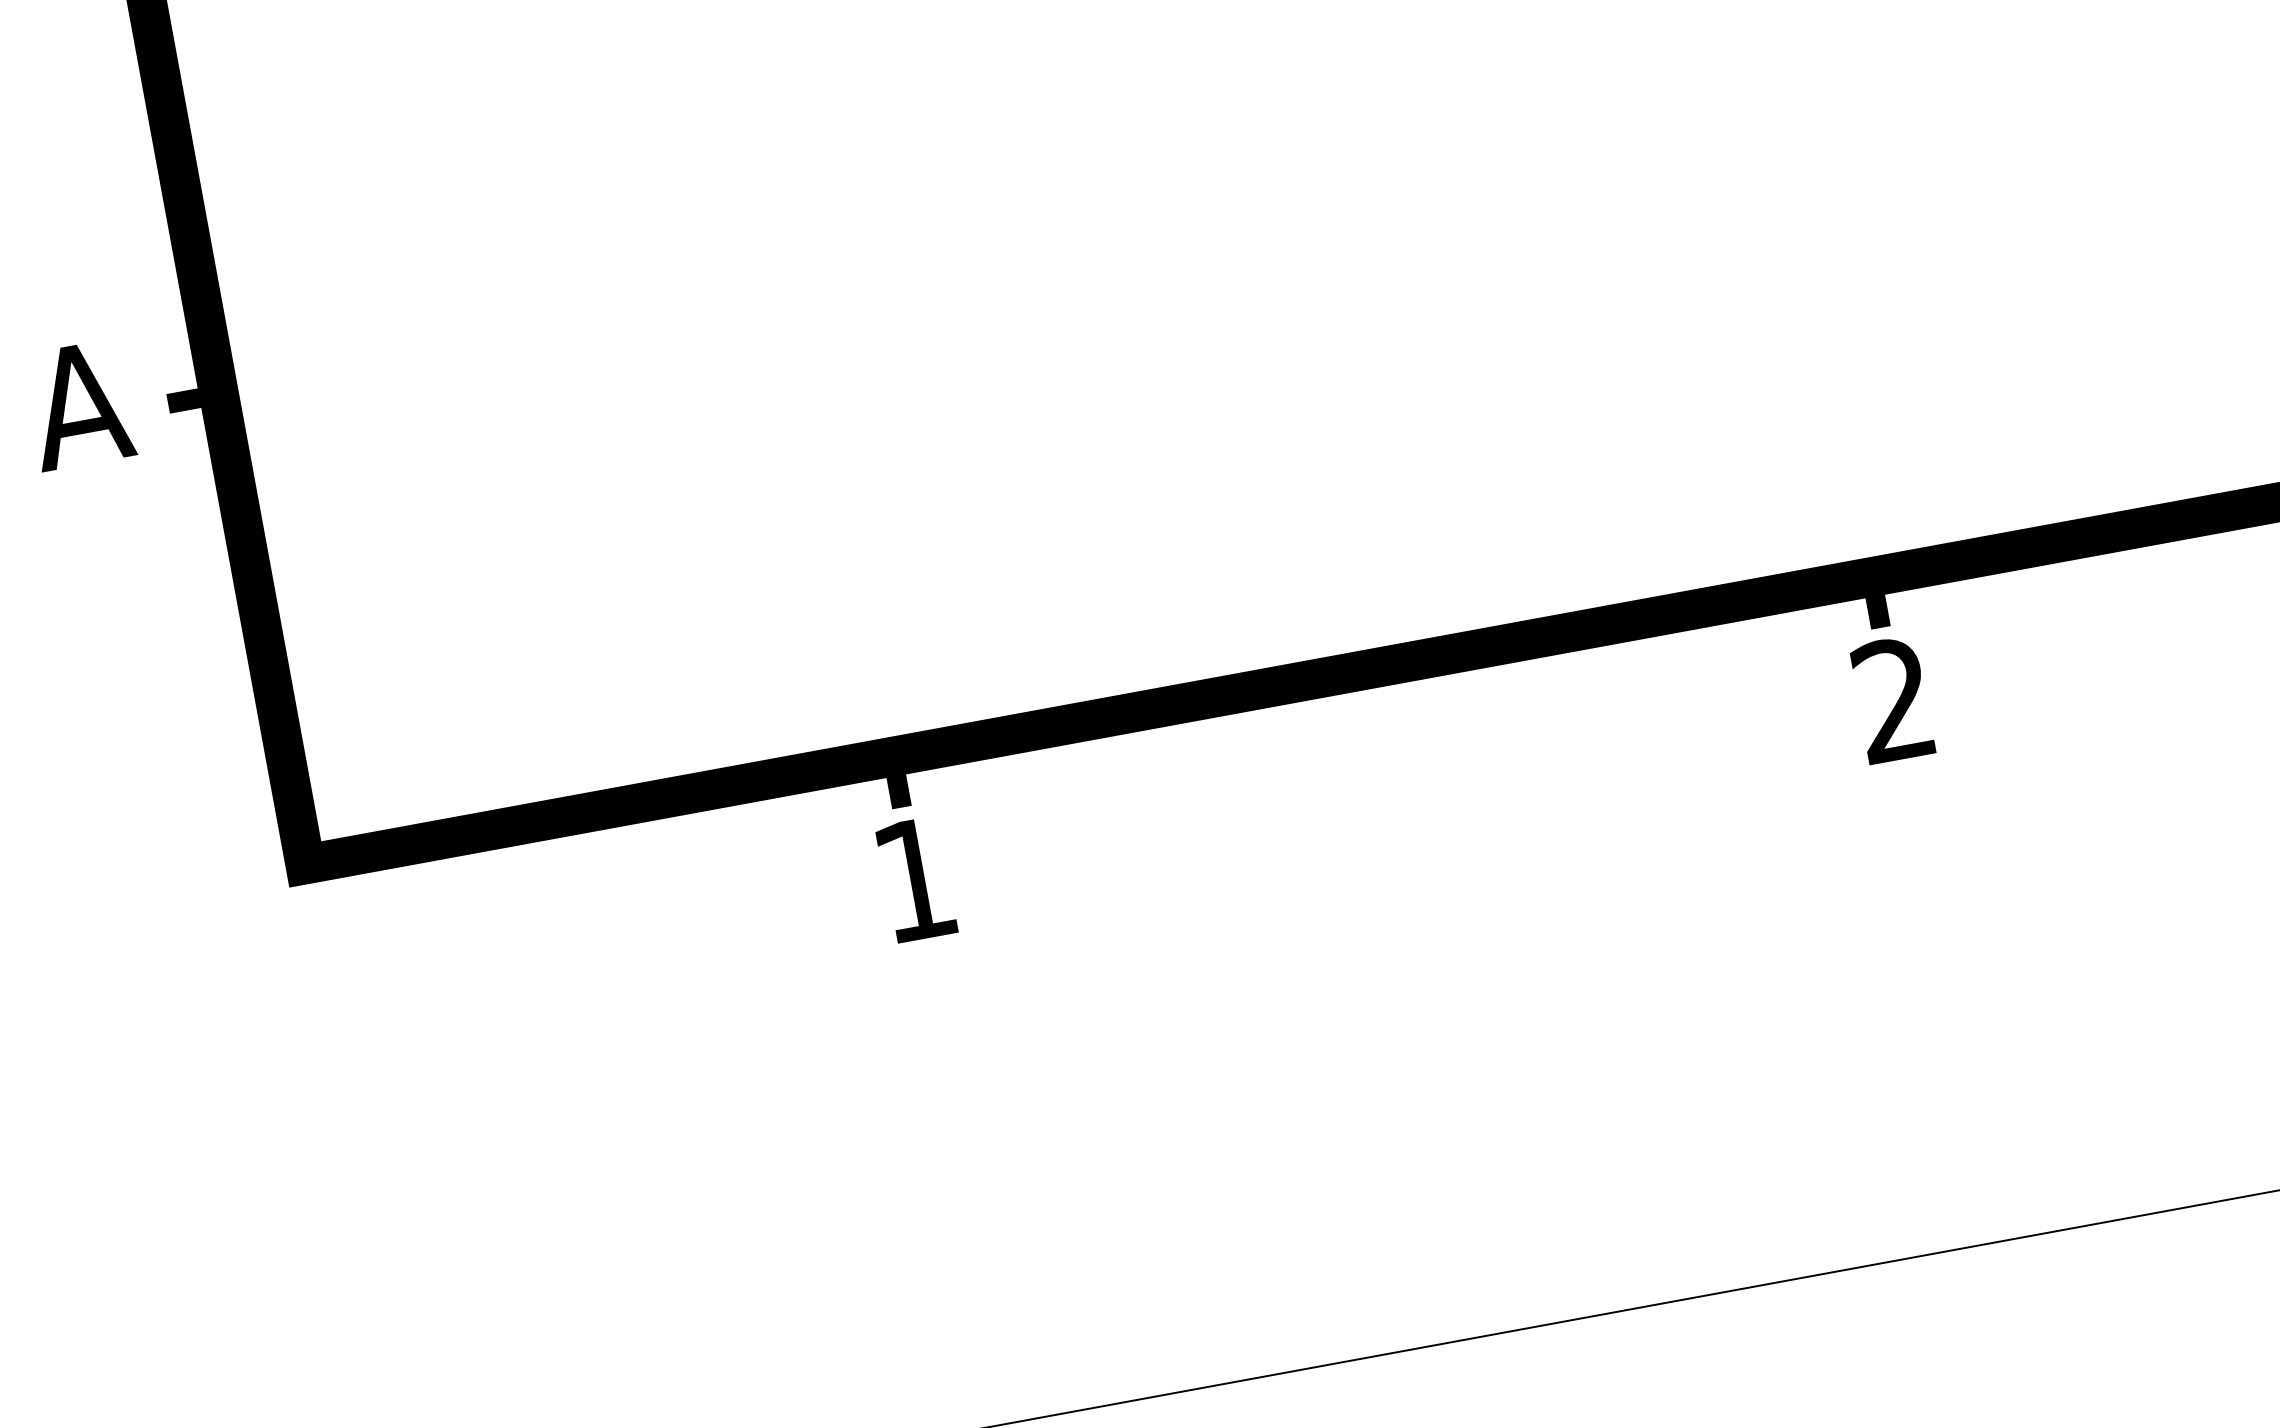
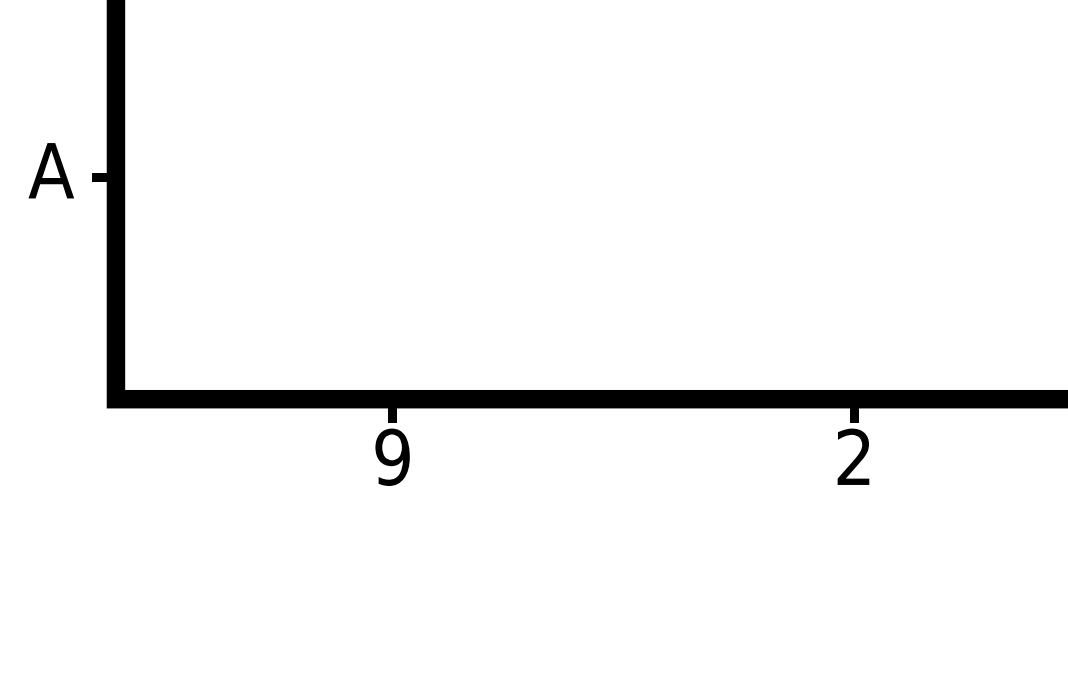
text: (914, 878) -> (392, 456), 1 -> 9

